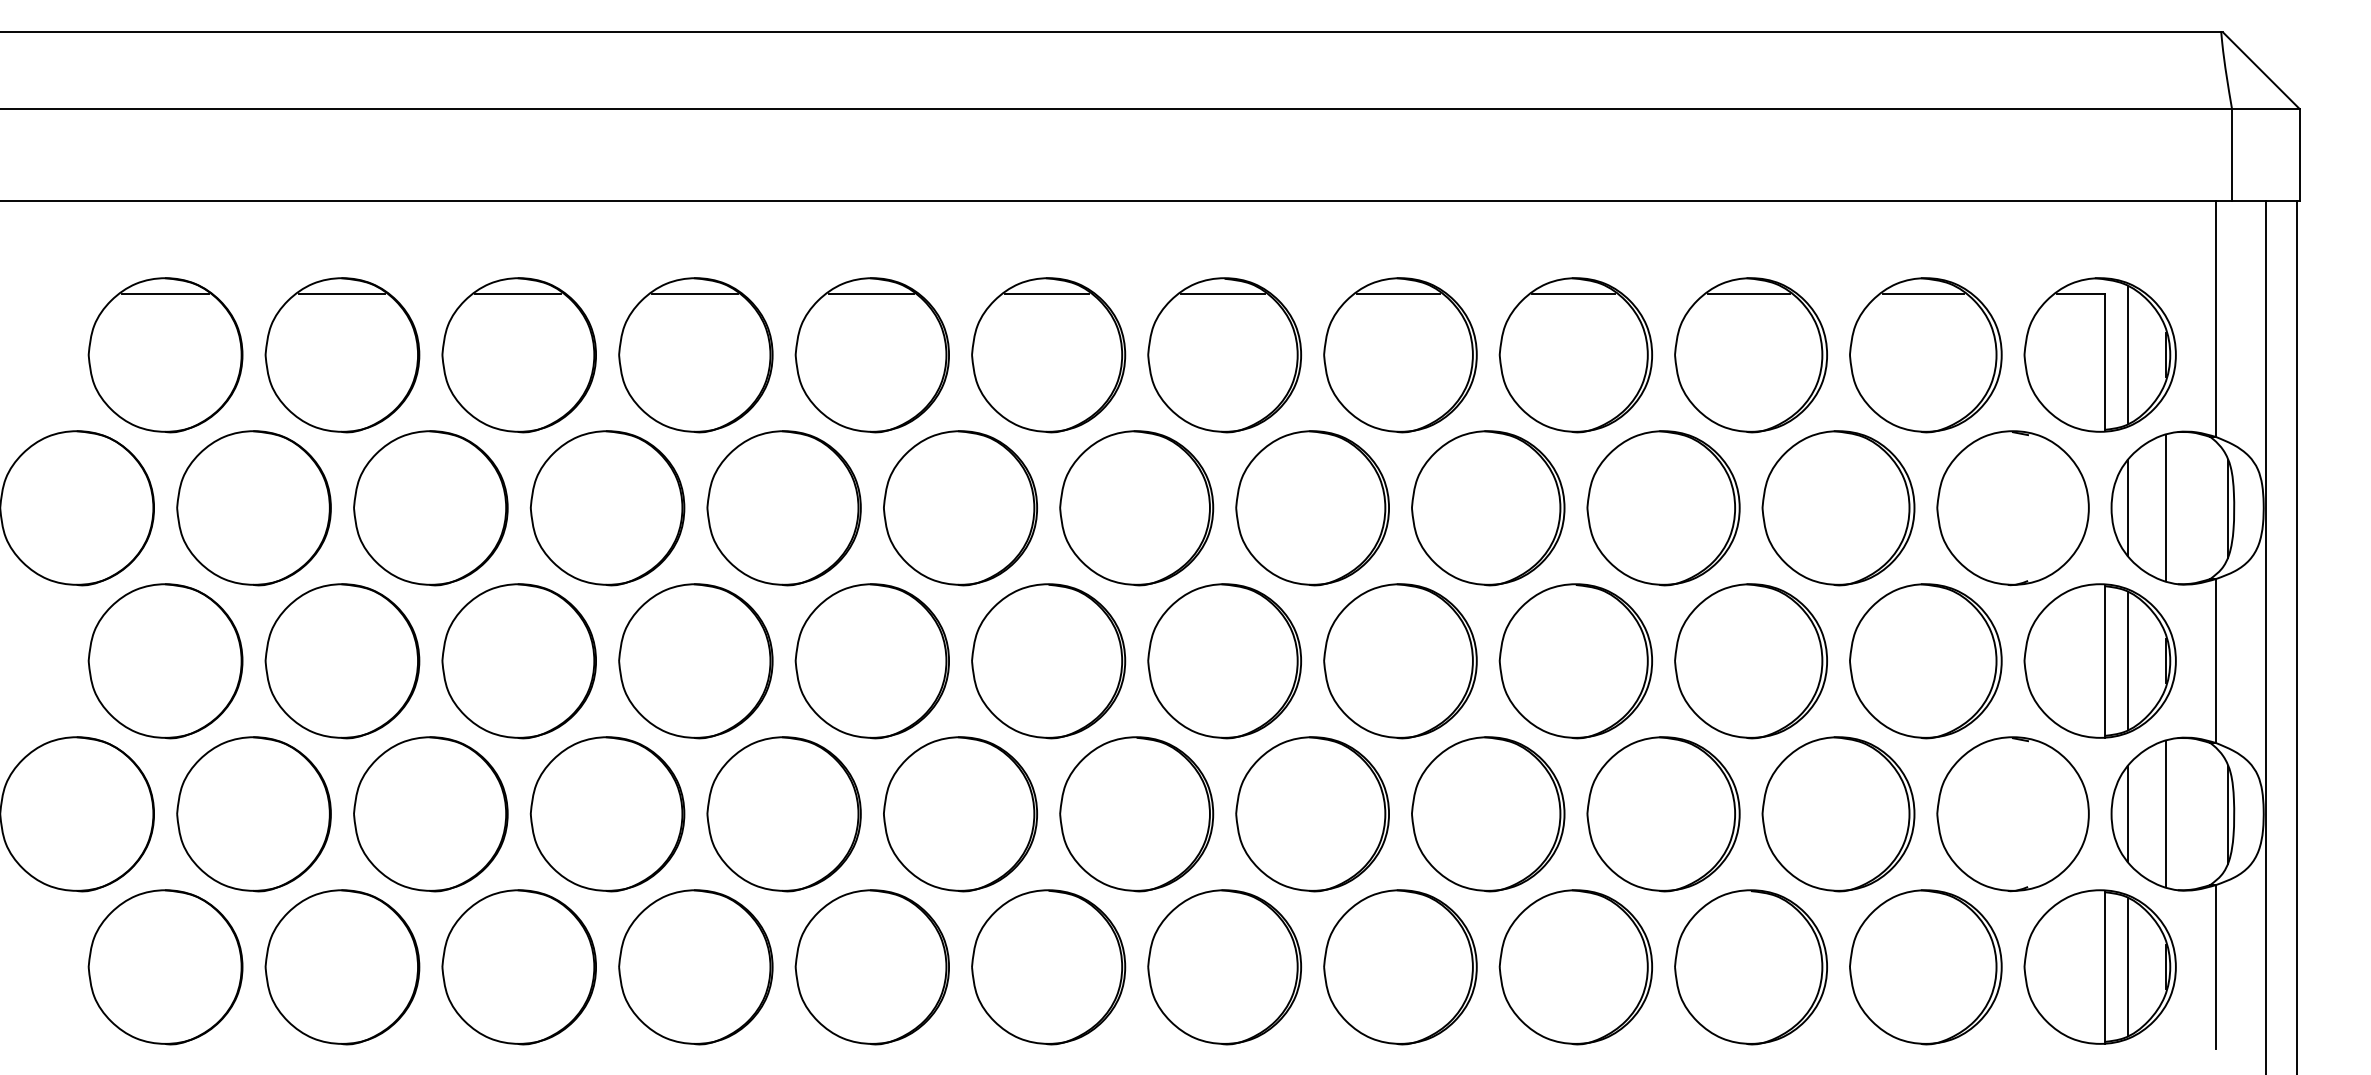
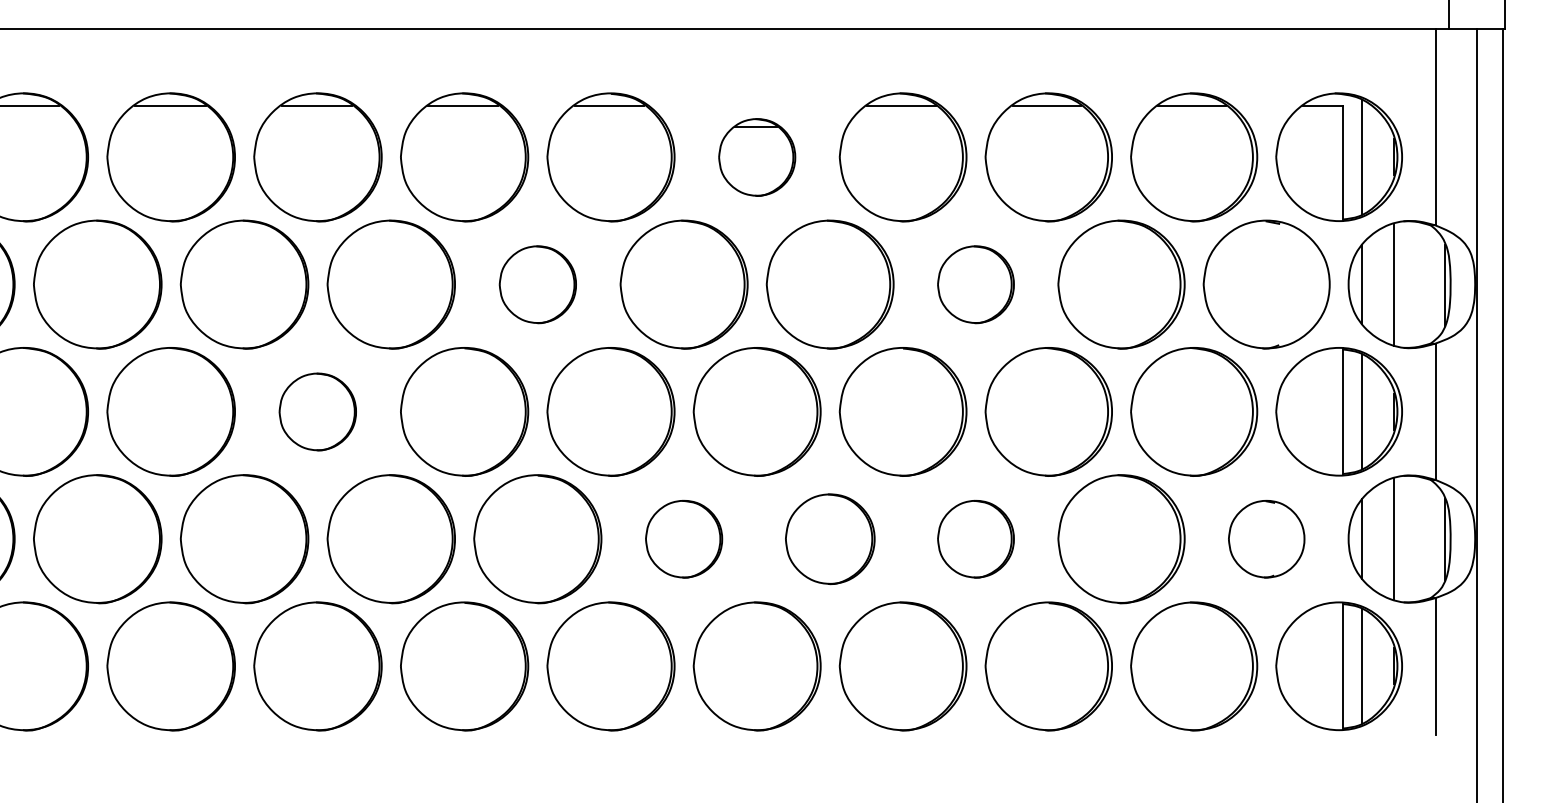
part: (1400, 355) -> (757, 157), size x0.6
part: (1136, 508) -> (537, 284), size x0.6
part: (1663, 508) -> (975, 284), size x0.6
part: (871, 661) -> (317, 412), size x0.6
part: (1312, 814) -> (684, 539), size x0.6
part: (1488, 814) -> (830, 539), size x0.7
part: (1663, 814) -> (975, 539), size x0.6
part: (2012, 814) -> (1266, 539), size x0.6

